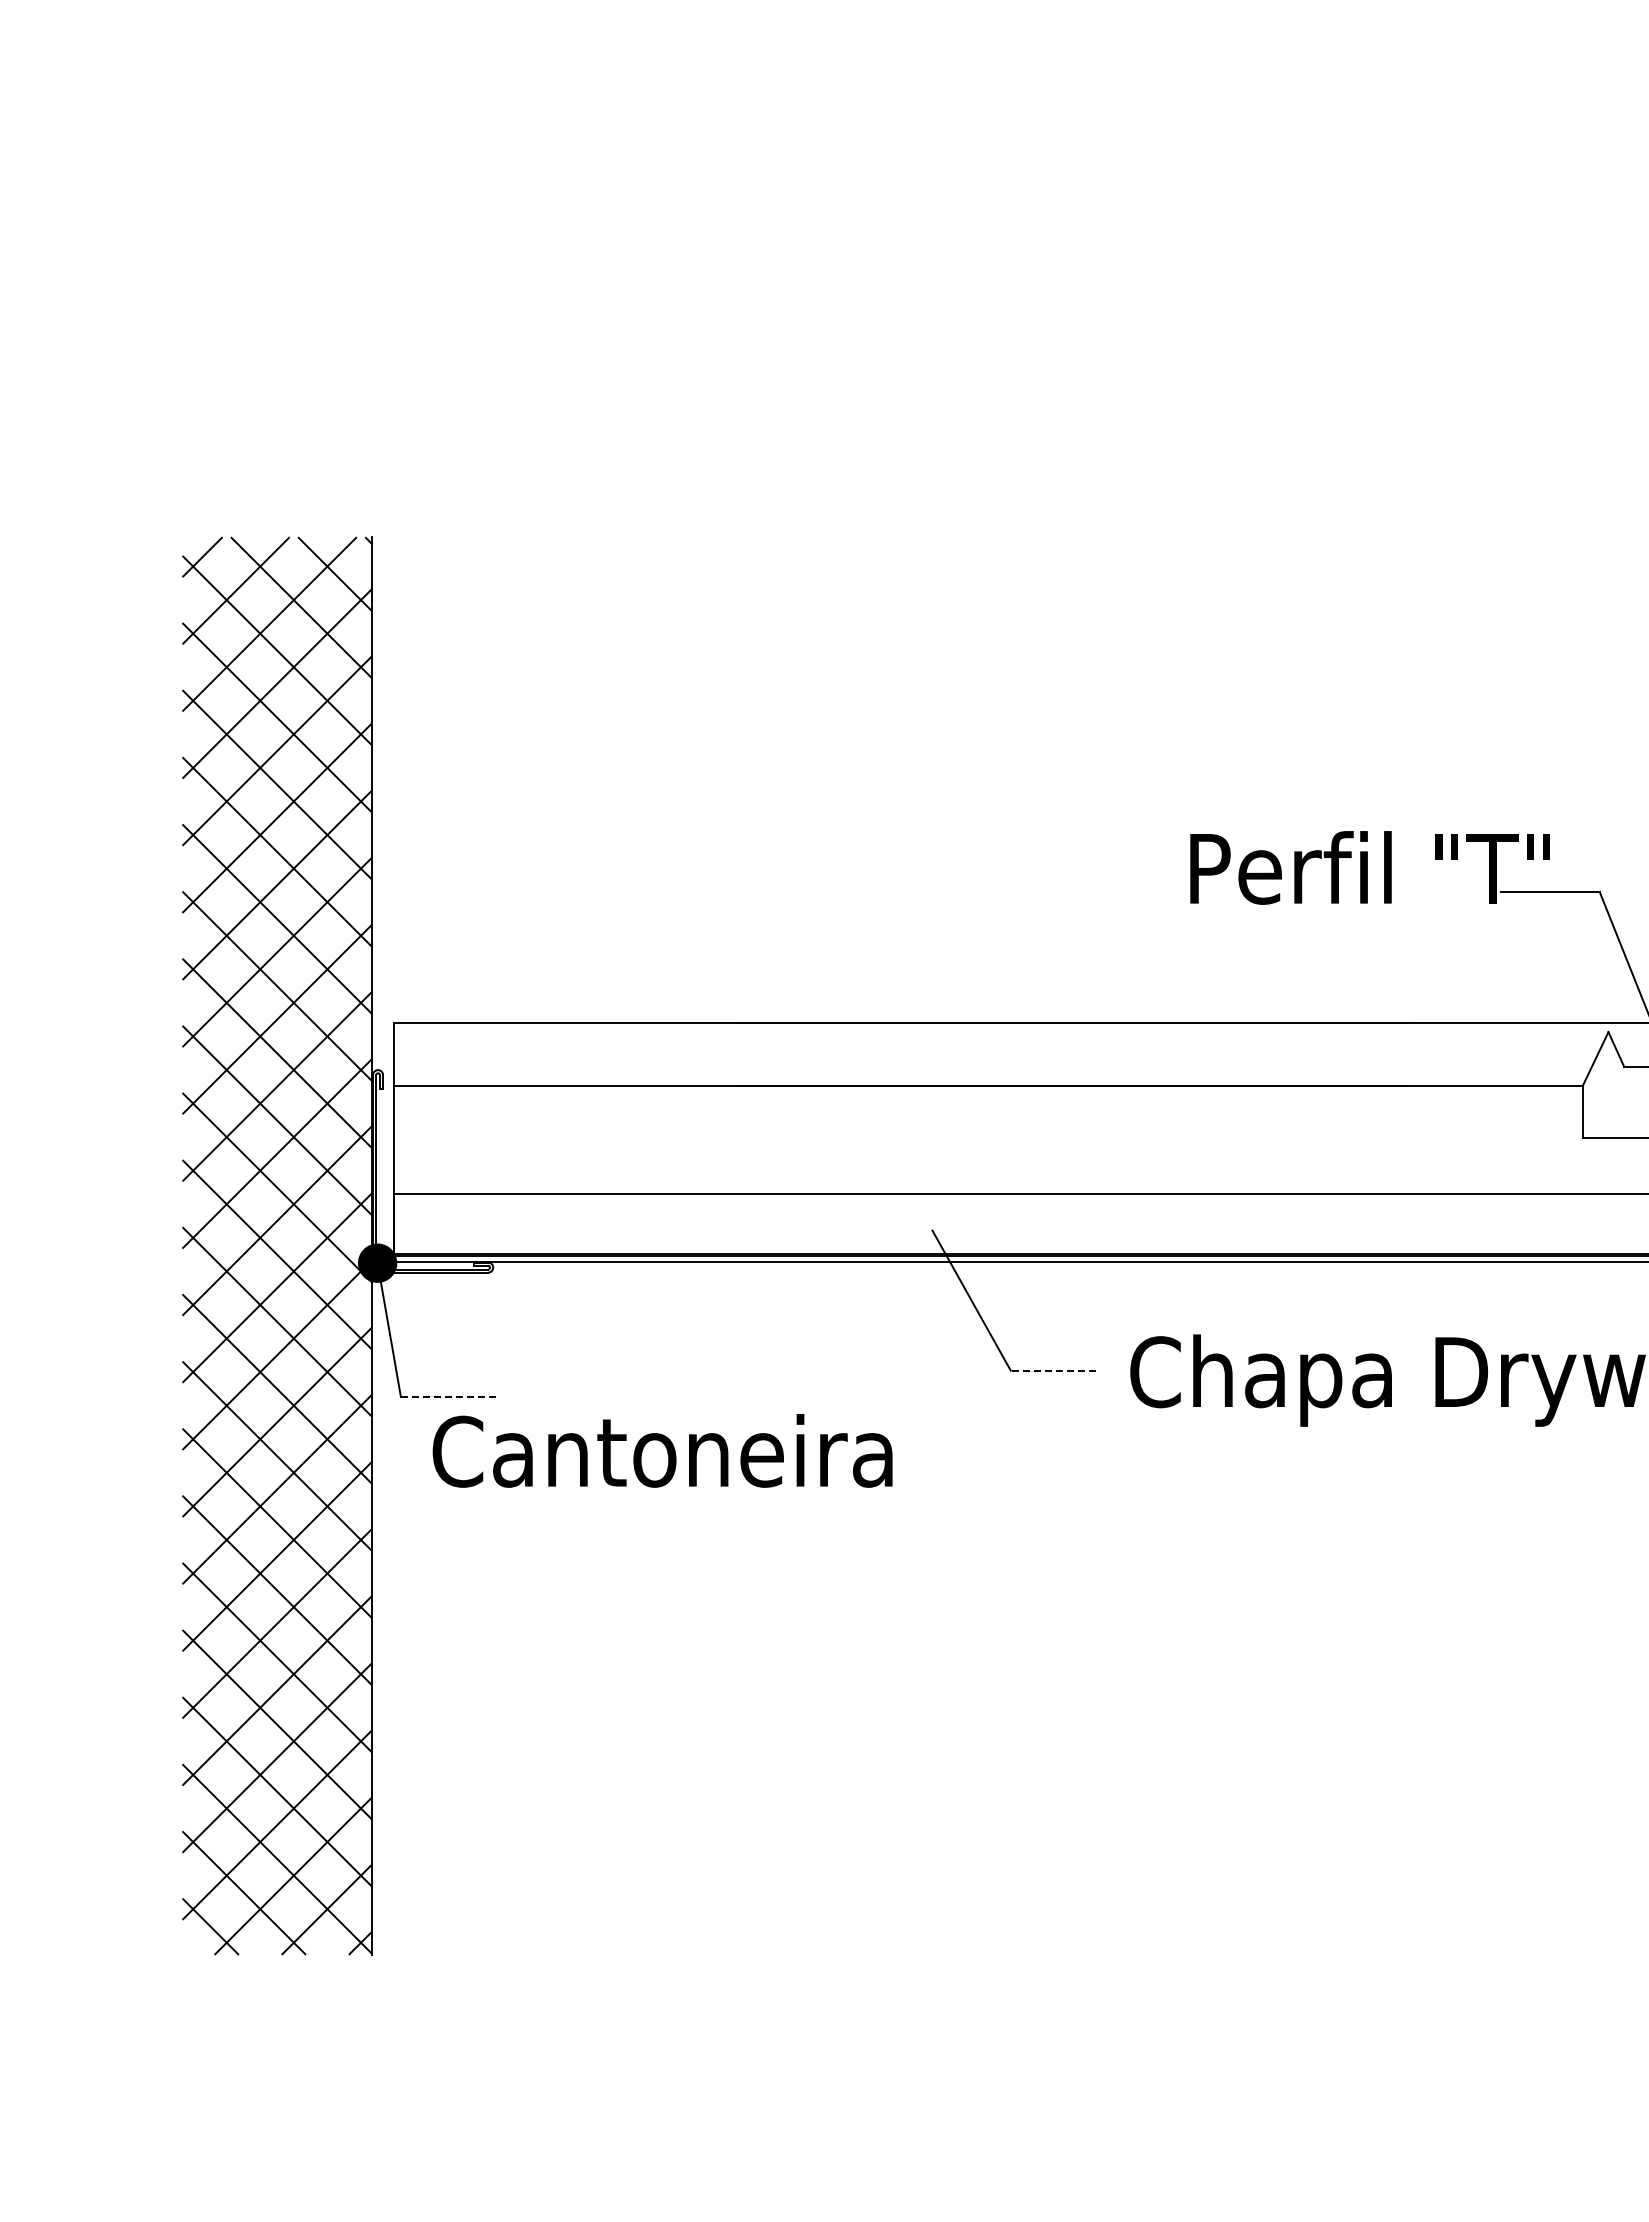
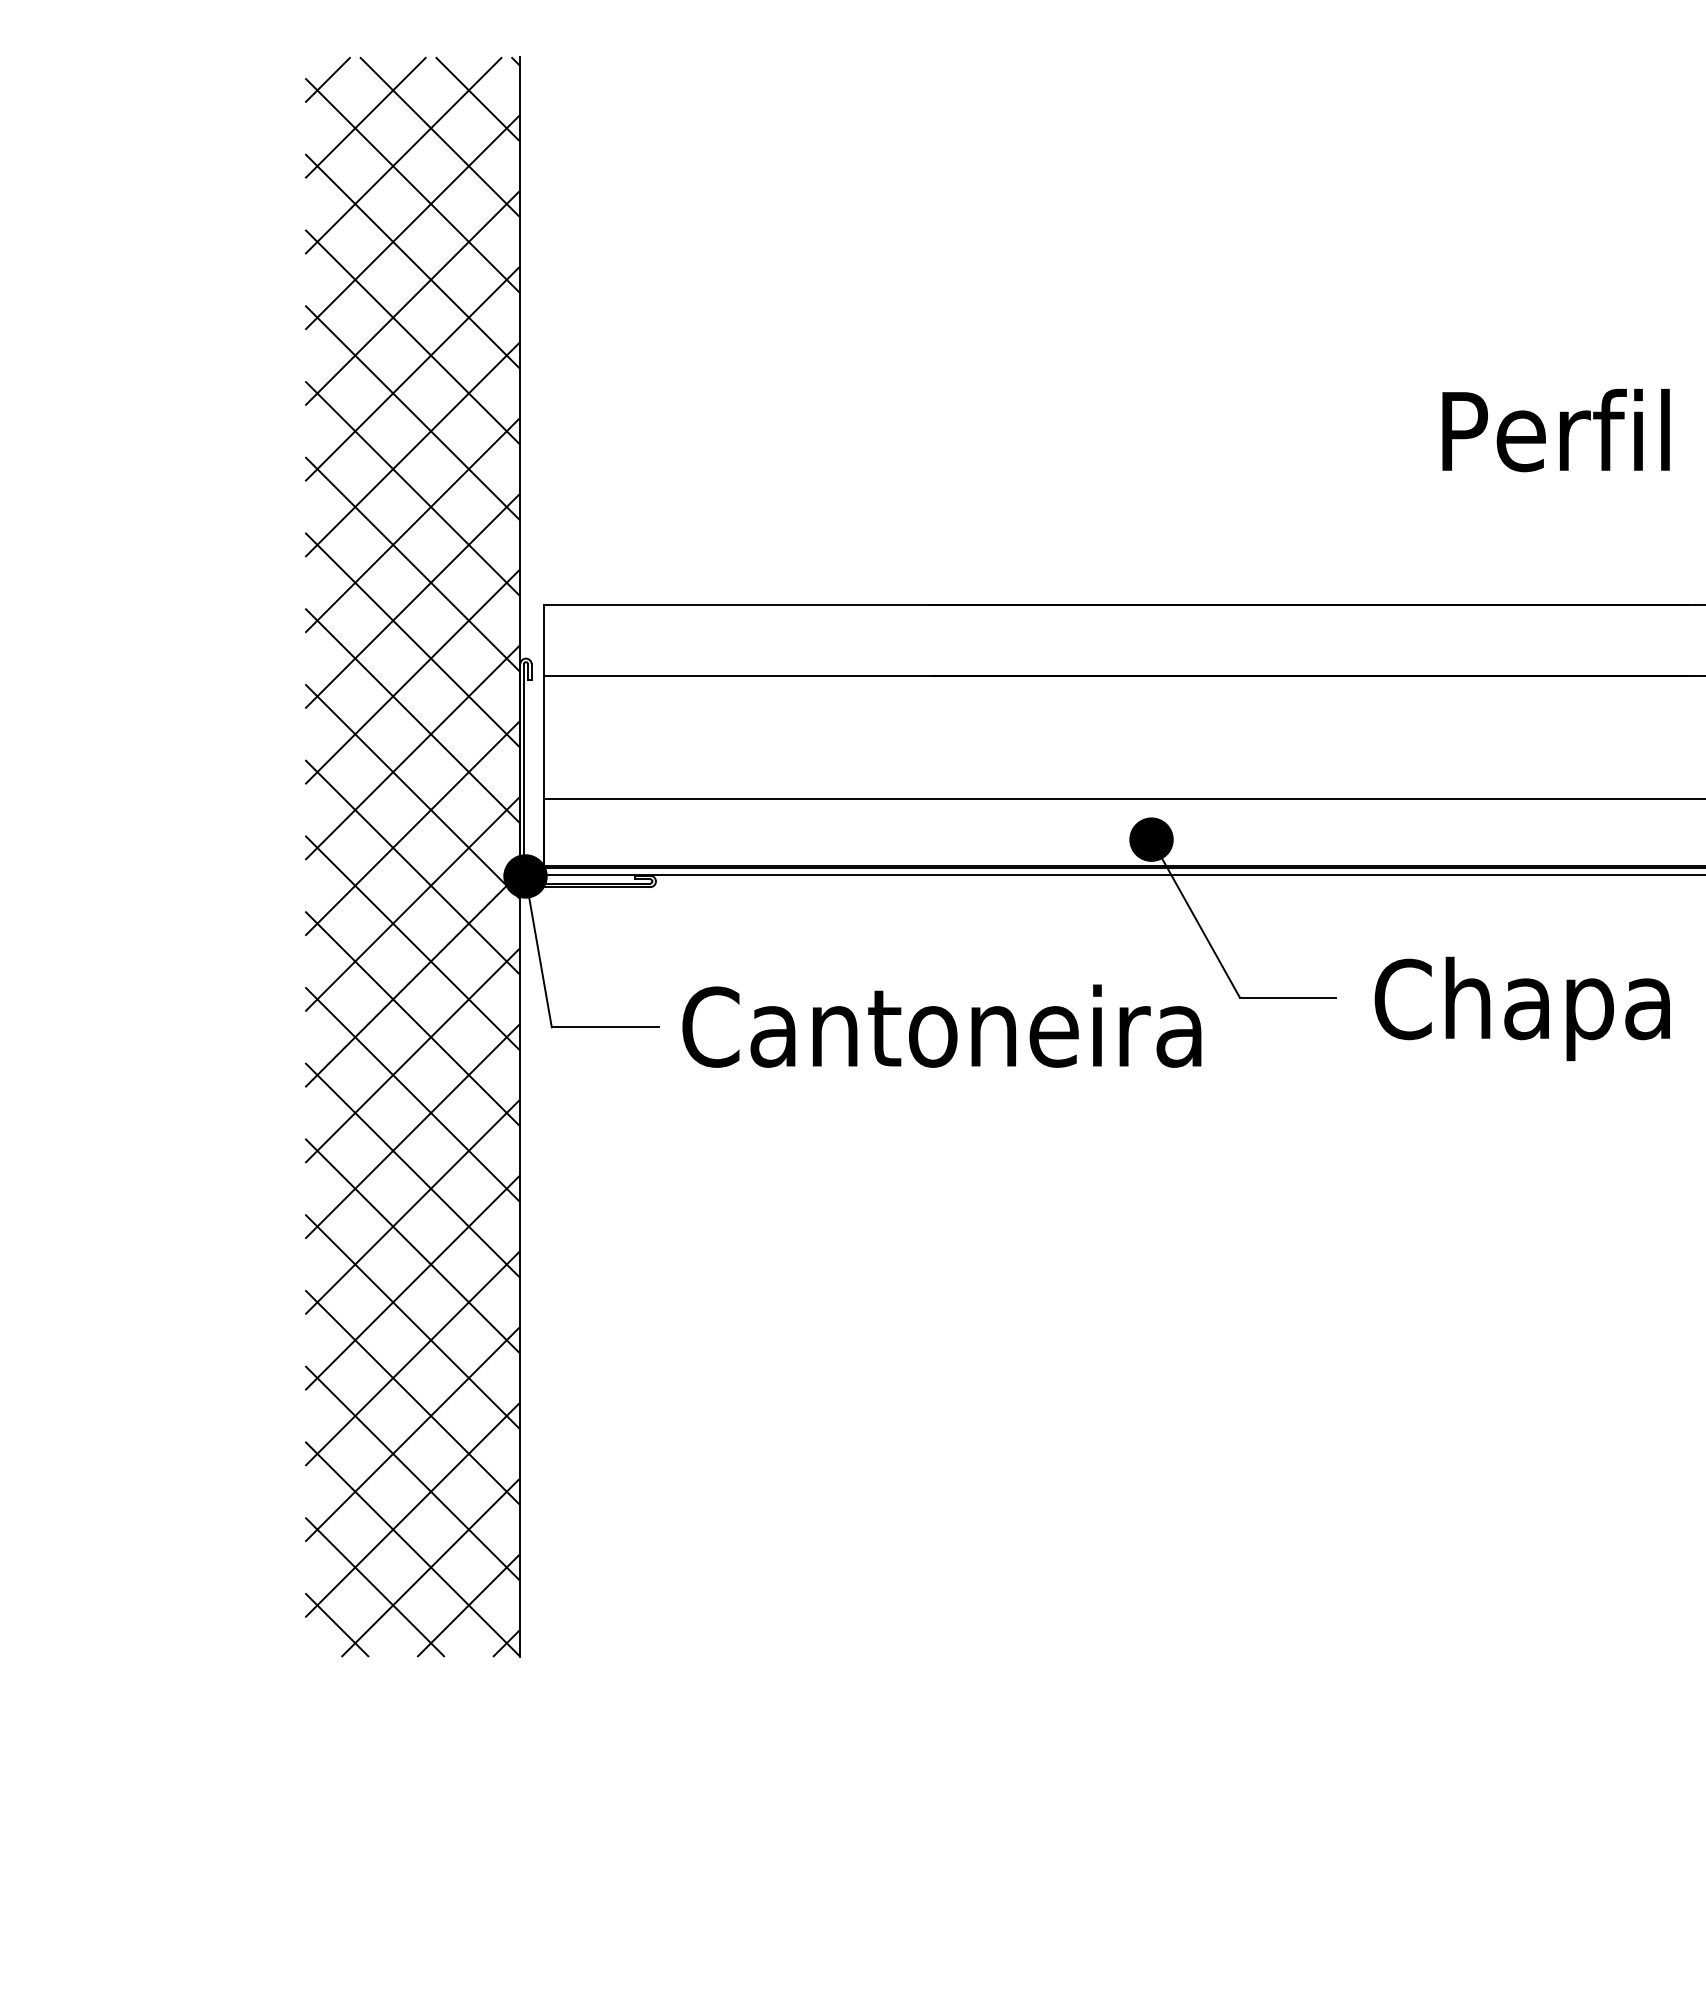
fill: (932, 1230) -> (1151, 839), added
line: (1052, 1370) -> (1287, 997), dashed -> solid
line: (447, 1396) -> (604, 1026), dashed -> solid
text: (662, 1450) -> (941, 1025), moved

